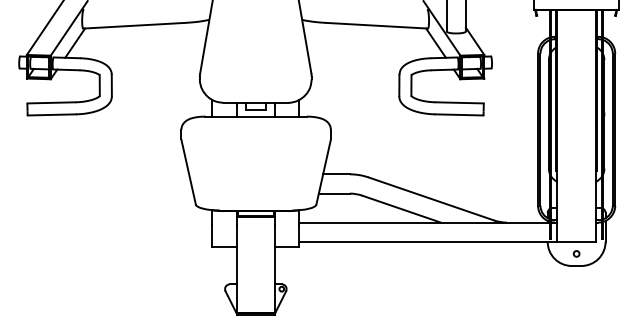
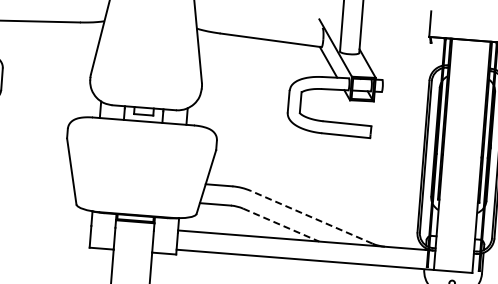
line: (430, 198) -> (310, 216), solid -> dashed
line: (402, 209) -> (282, 225), solid -> dashed

